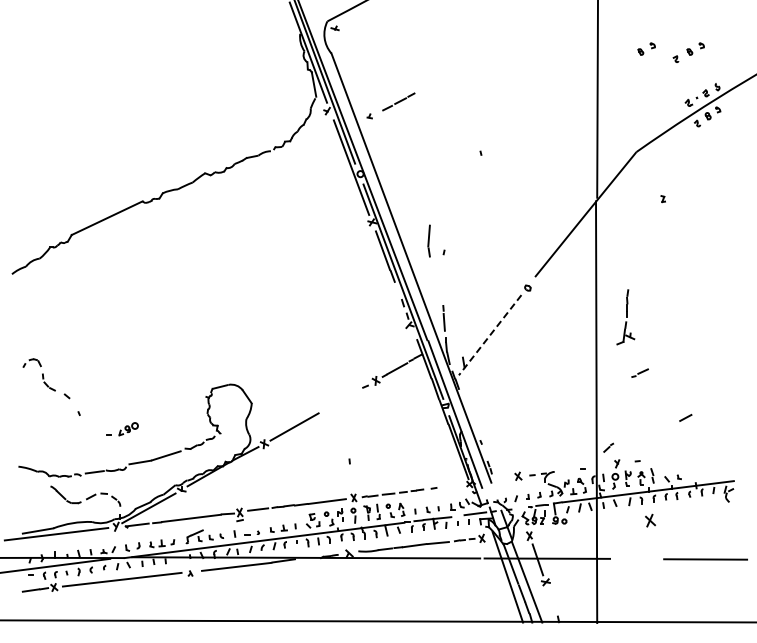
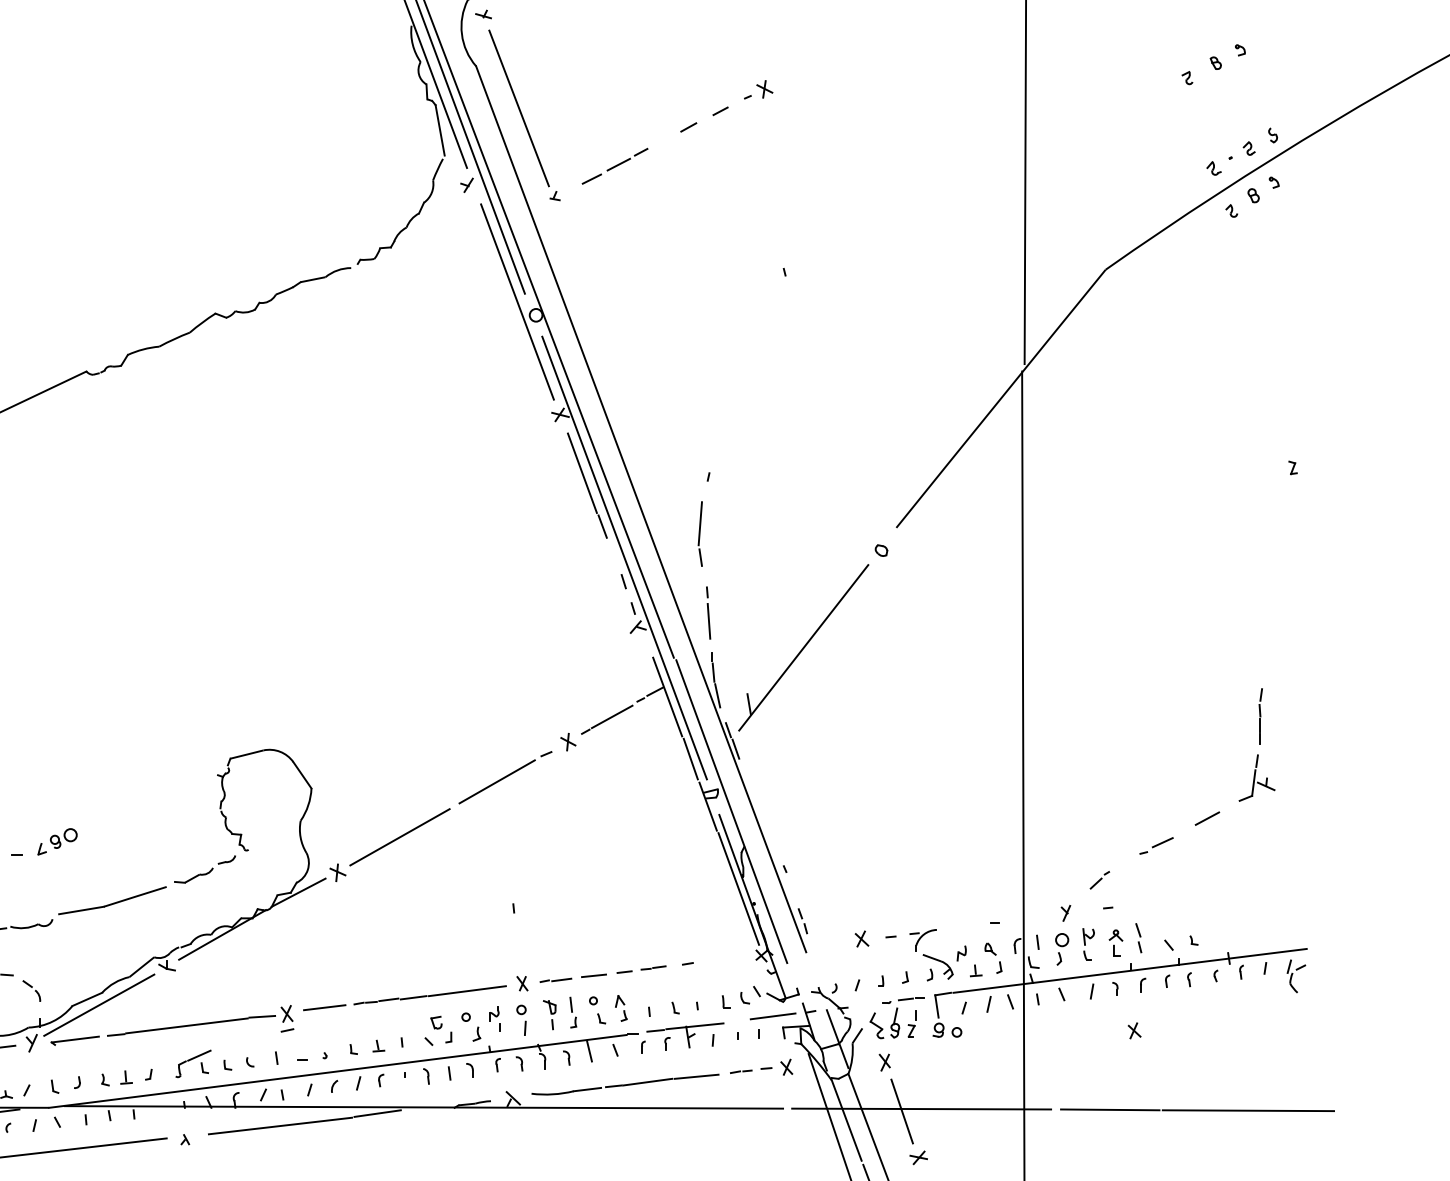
part: (646, 48) -> (1126, 56), removed
part: (452, 72) -> (725, 105), added
line: (351, 73) -> (517, 107), added
part: (662, 199) -> (1291, 468), moved
line: (428, 240) -> (699, 532), moved
part: (625, 317) -> (1256, 745), moved
line: (490, 335) -> (804, 648), dashed -> solid
part: (639, 372) -> (1155, 844), moved
line: (341, 399) -> (496, 780), added
line: (608, 447) -> (1099, 879), moved
part: (650, 520) -> (1134, 1030), size x0.62
line: (638, 558) -> (1109, 1108), added

